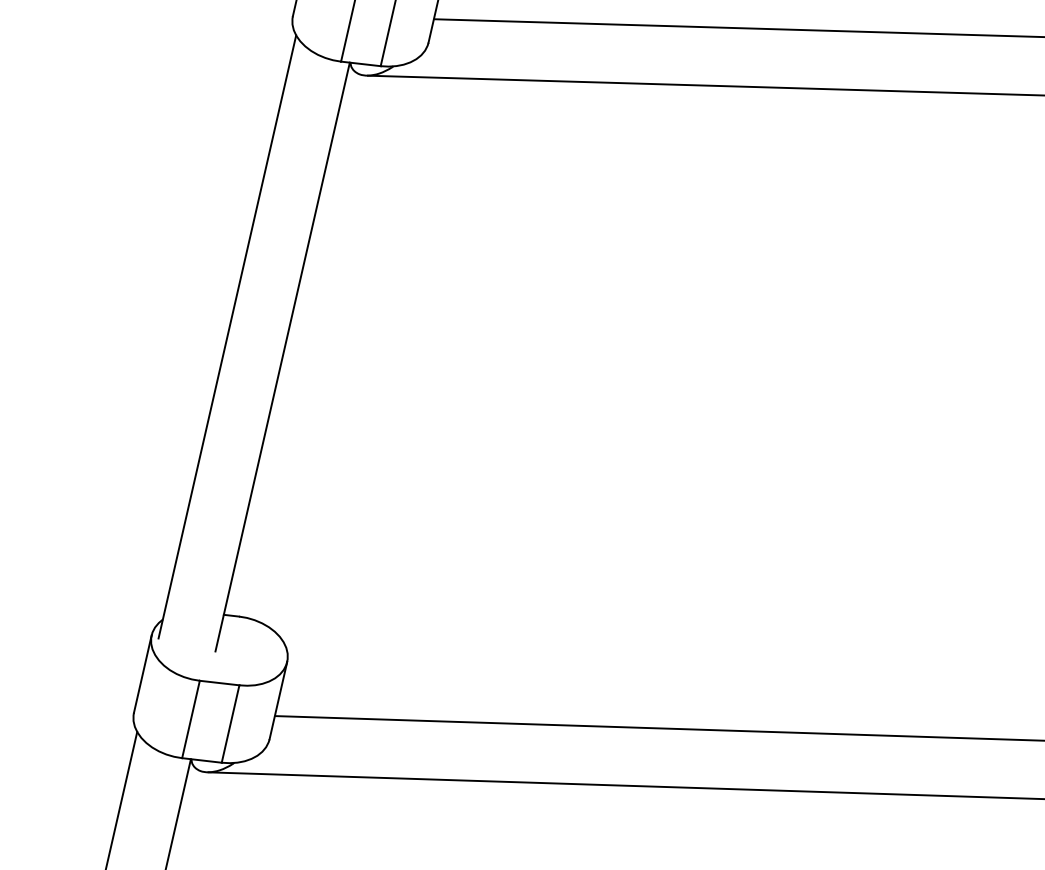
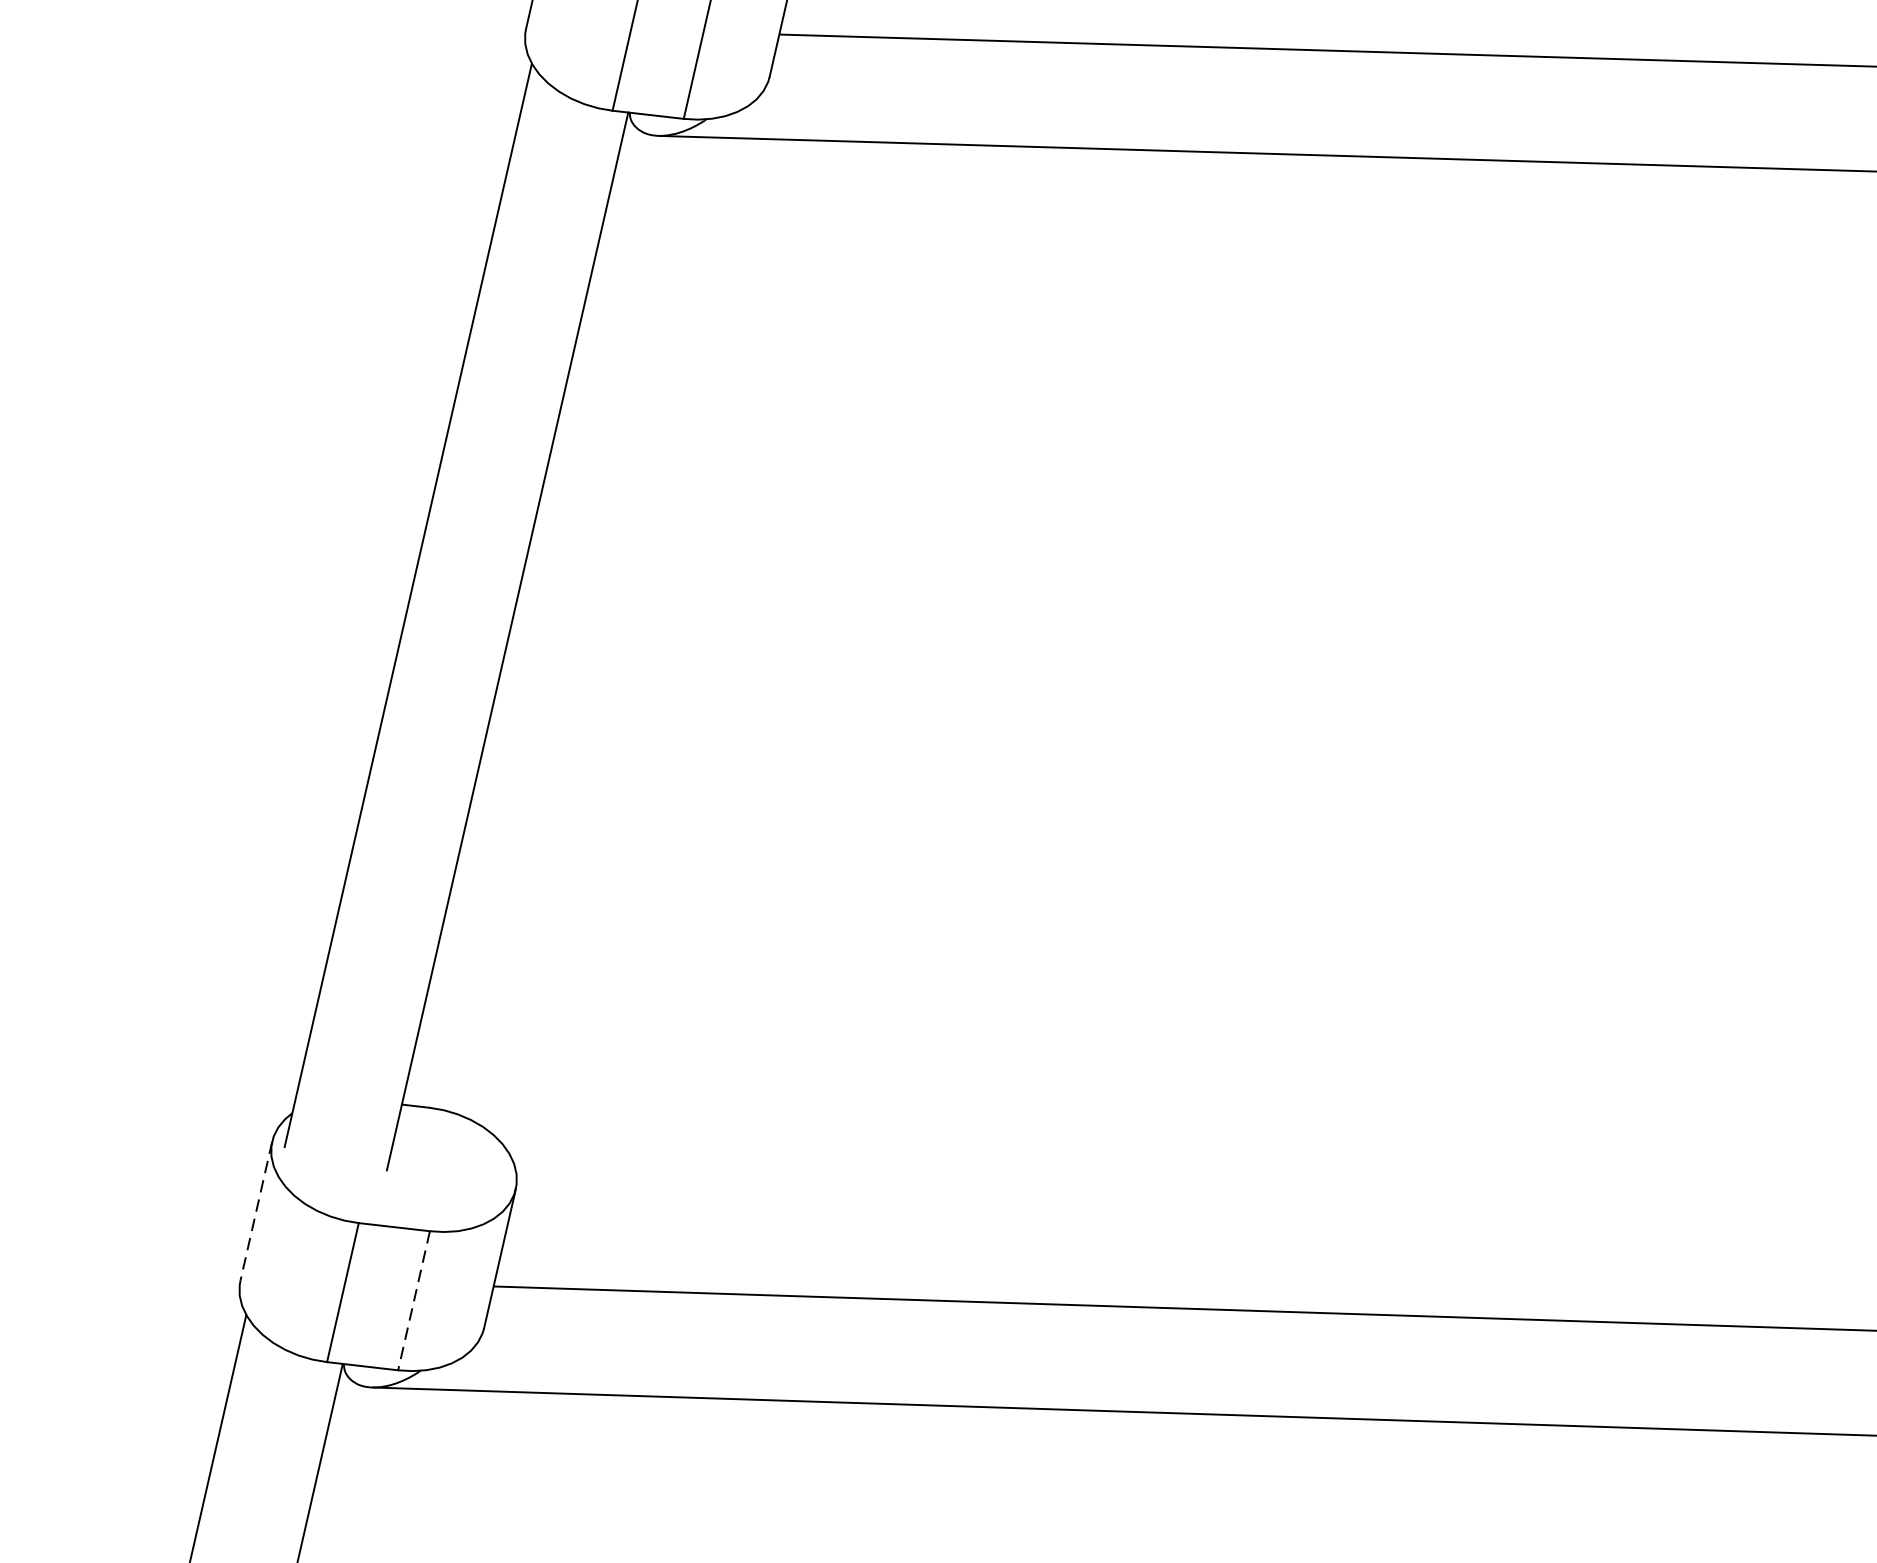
line: (142, 674) -> (255, 1211), solid -> dashed
line: (230, 724) -> (413, 1301), solid -> dashed

